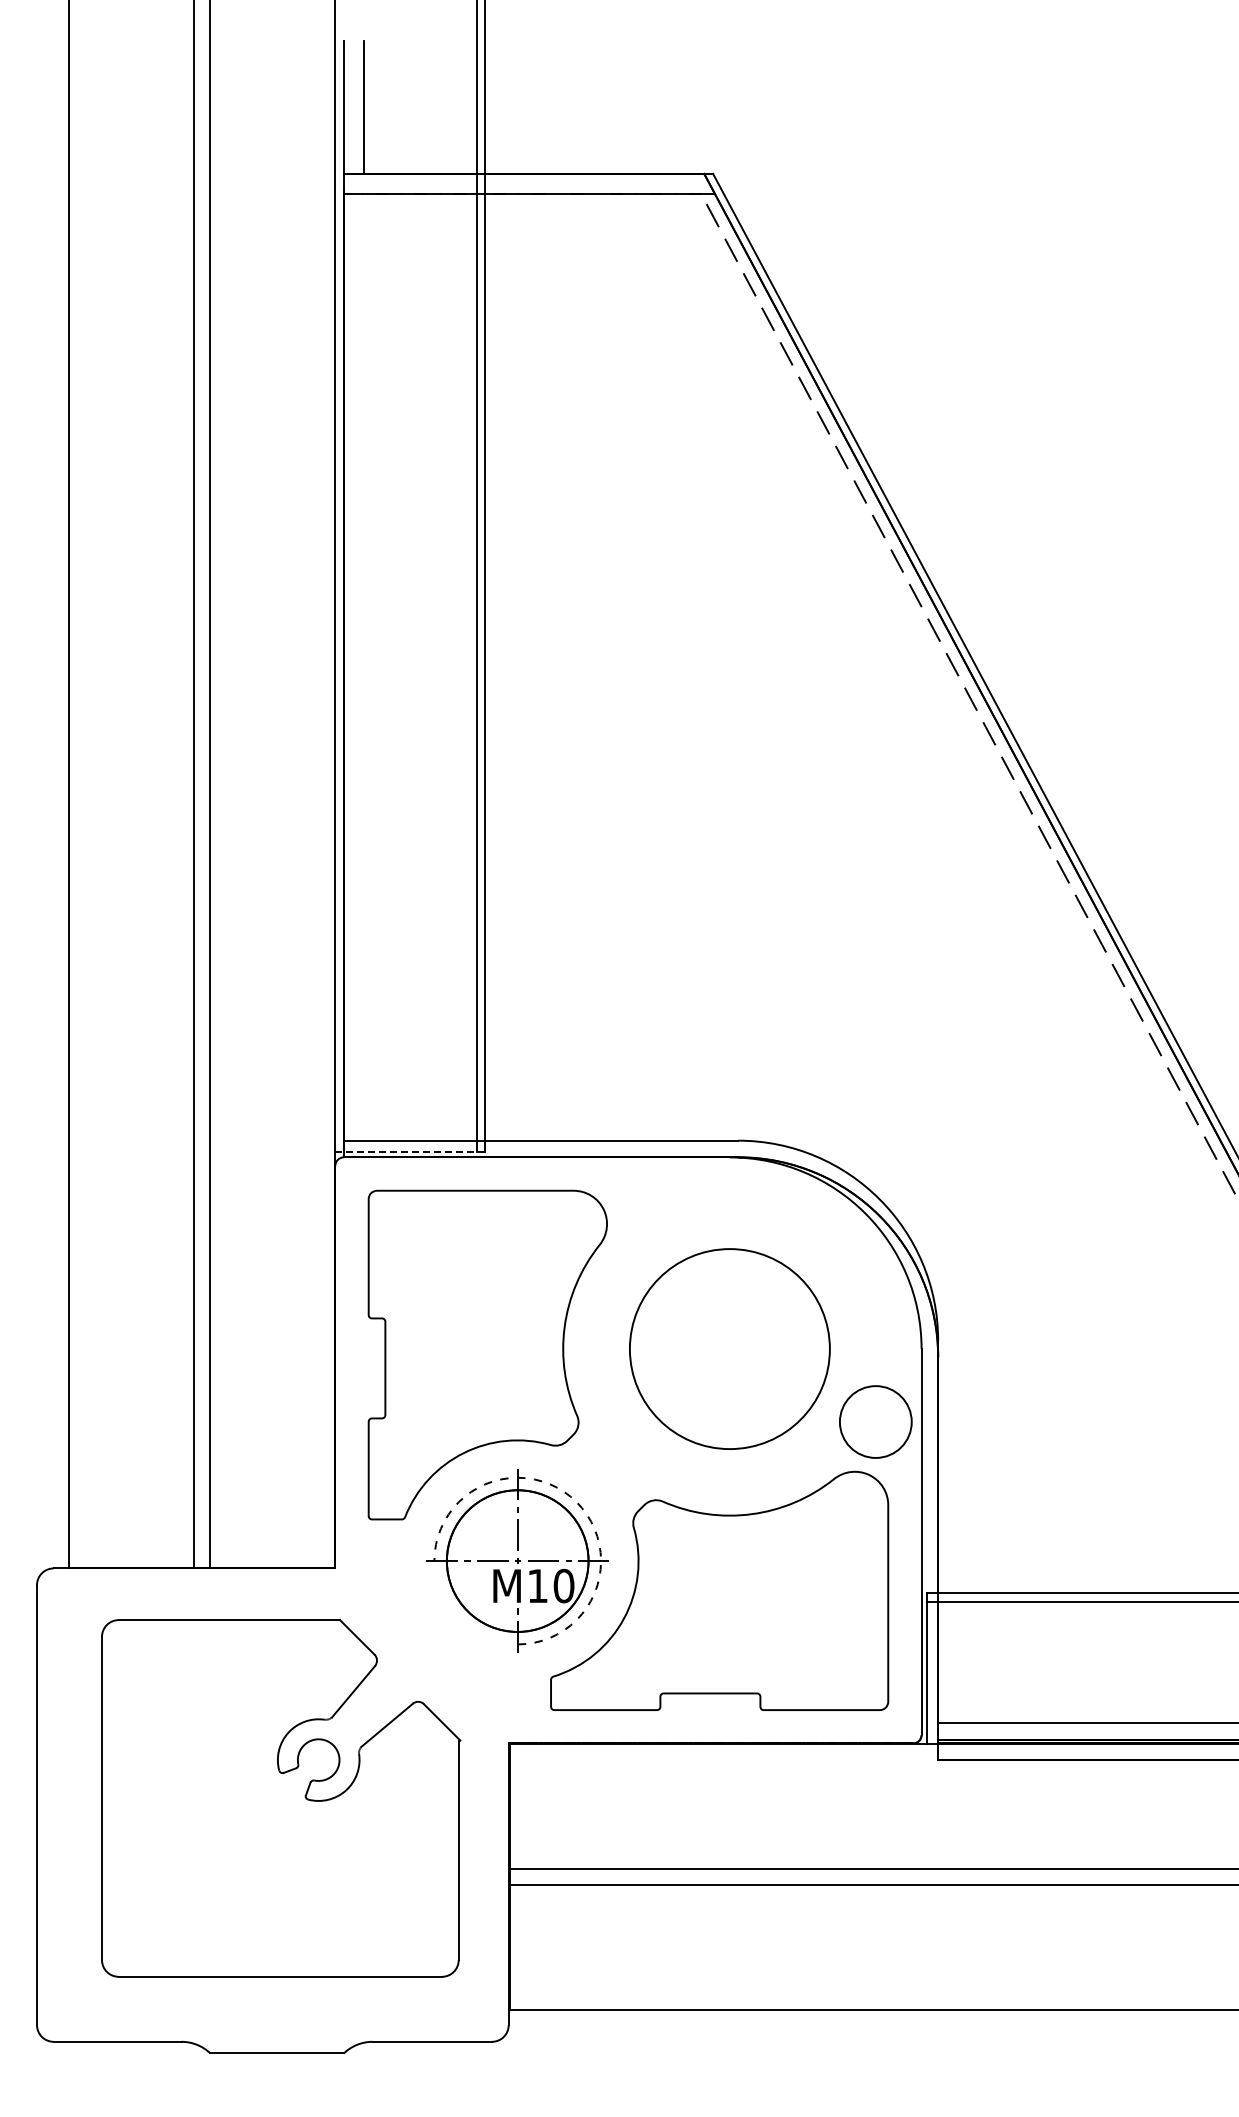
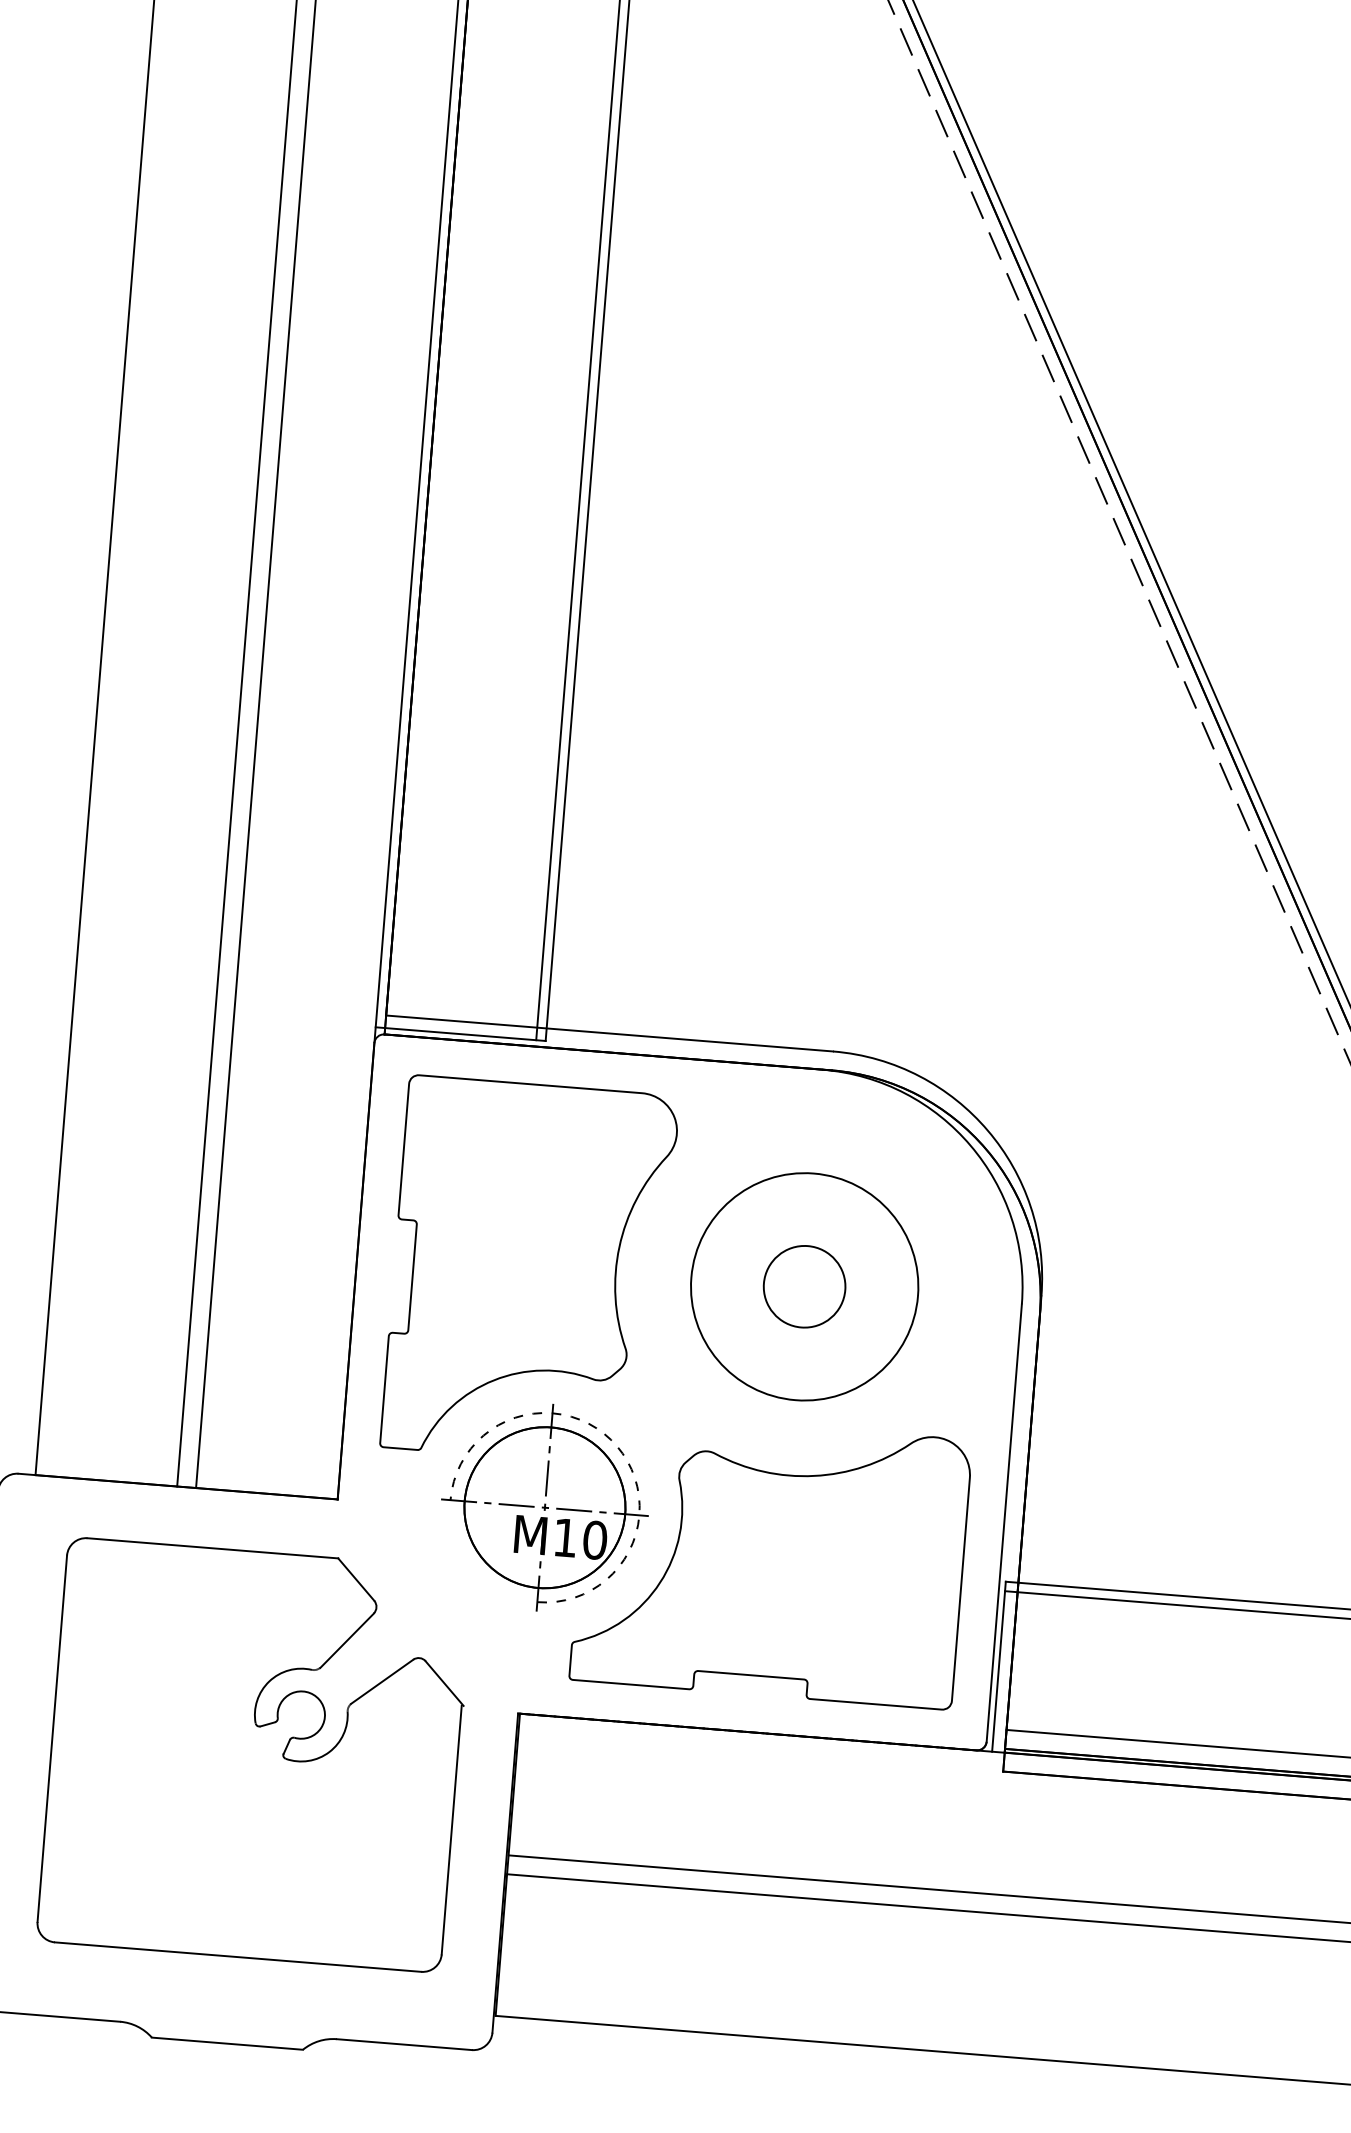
line: (409, 1151) -> (459, 1033), dashed -> solid
circle: (875, 1421) -> (804, 1286), moved

